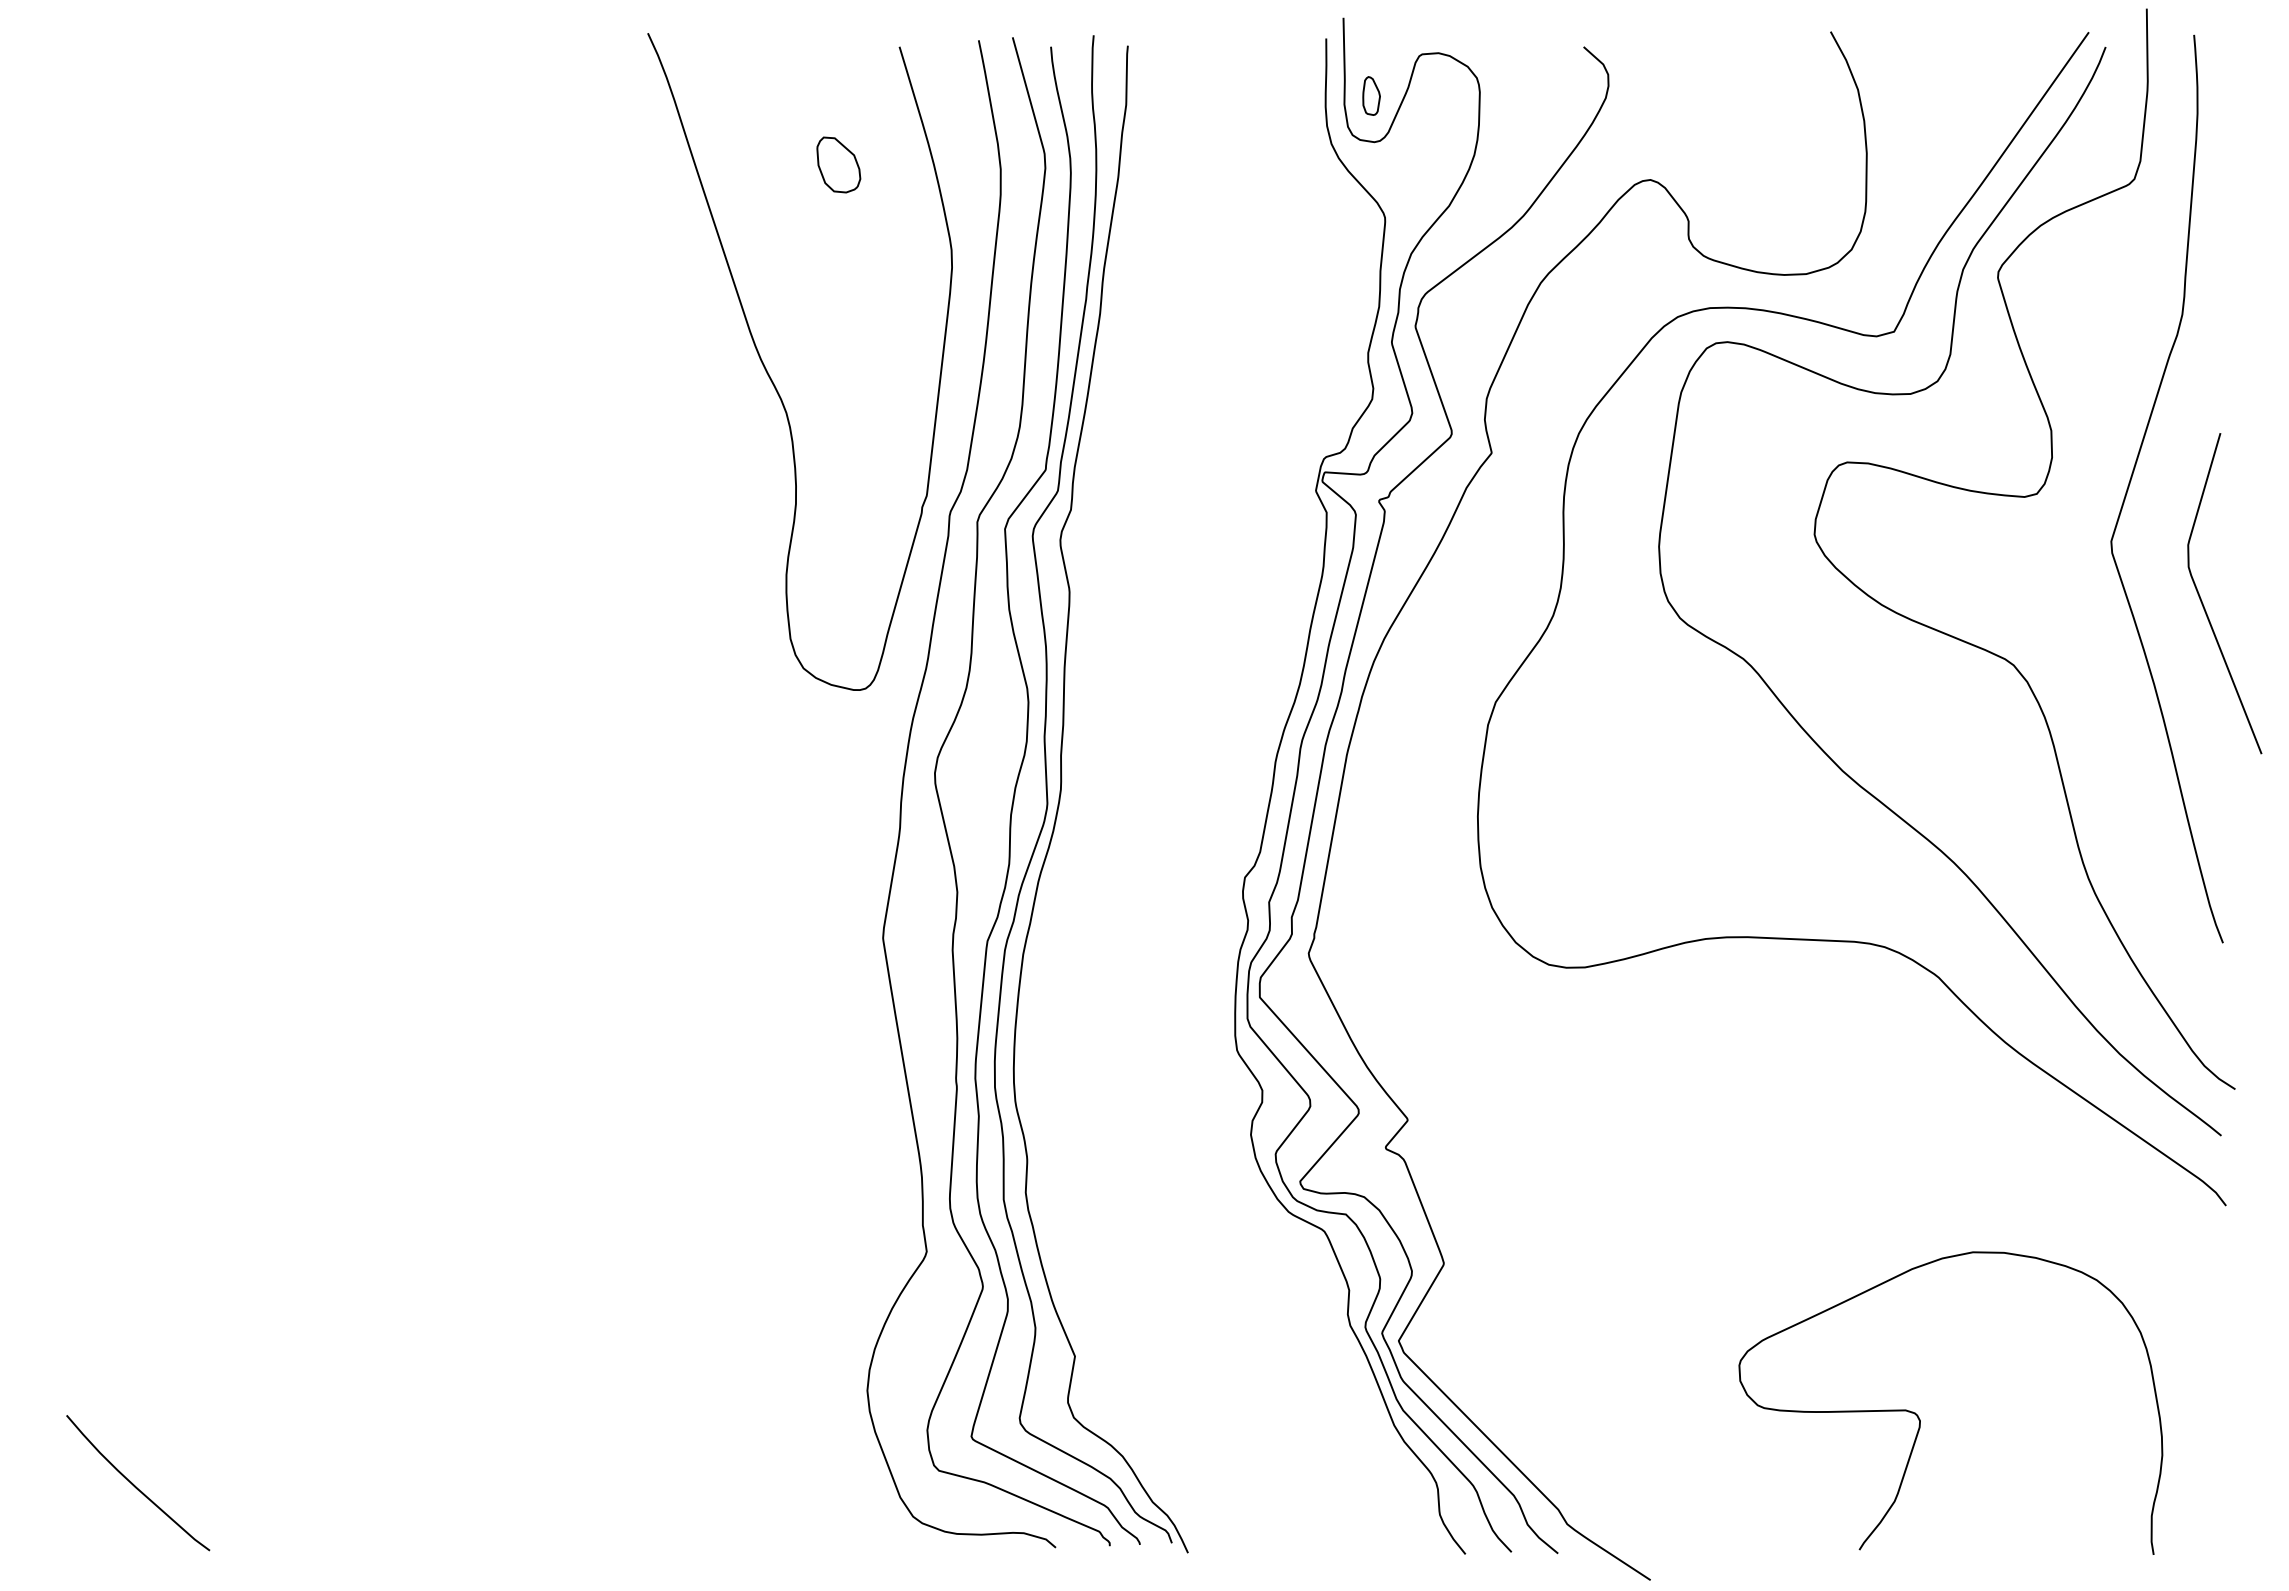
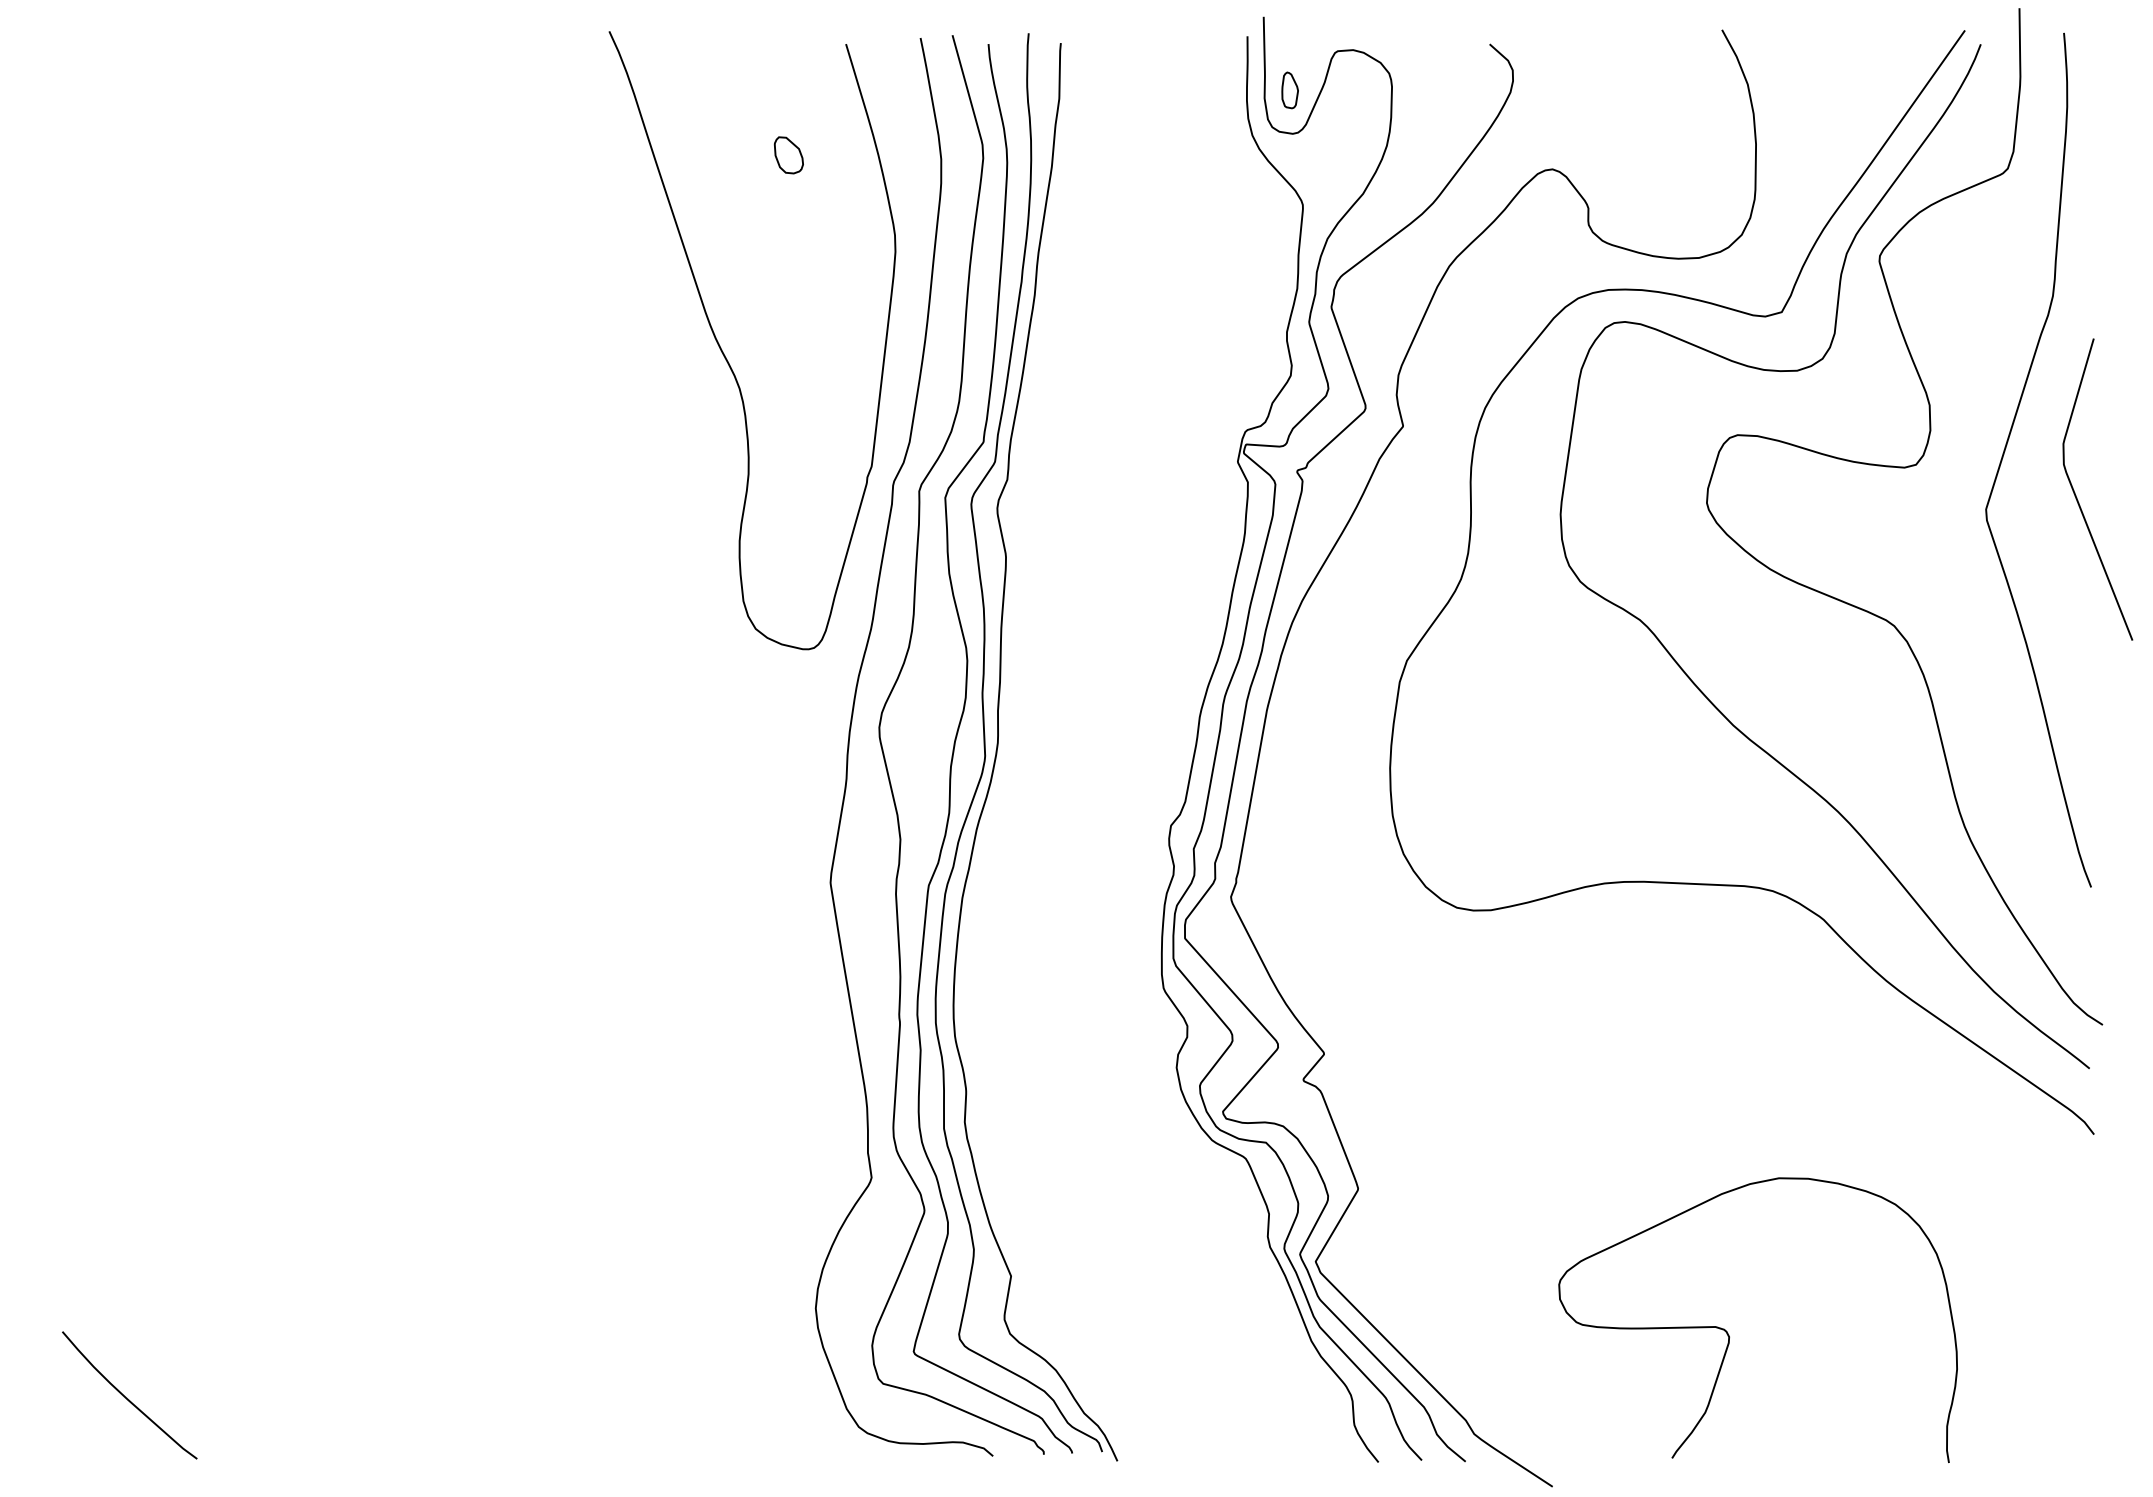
part: (838, 165) -> (788, 155), size x0.7
curve: (2203, 602) -> (2077, 497), moved
curve: (1919, 1417) -> (1728, 1333), moved

